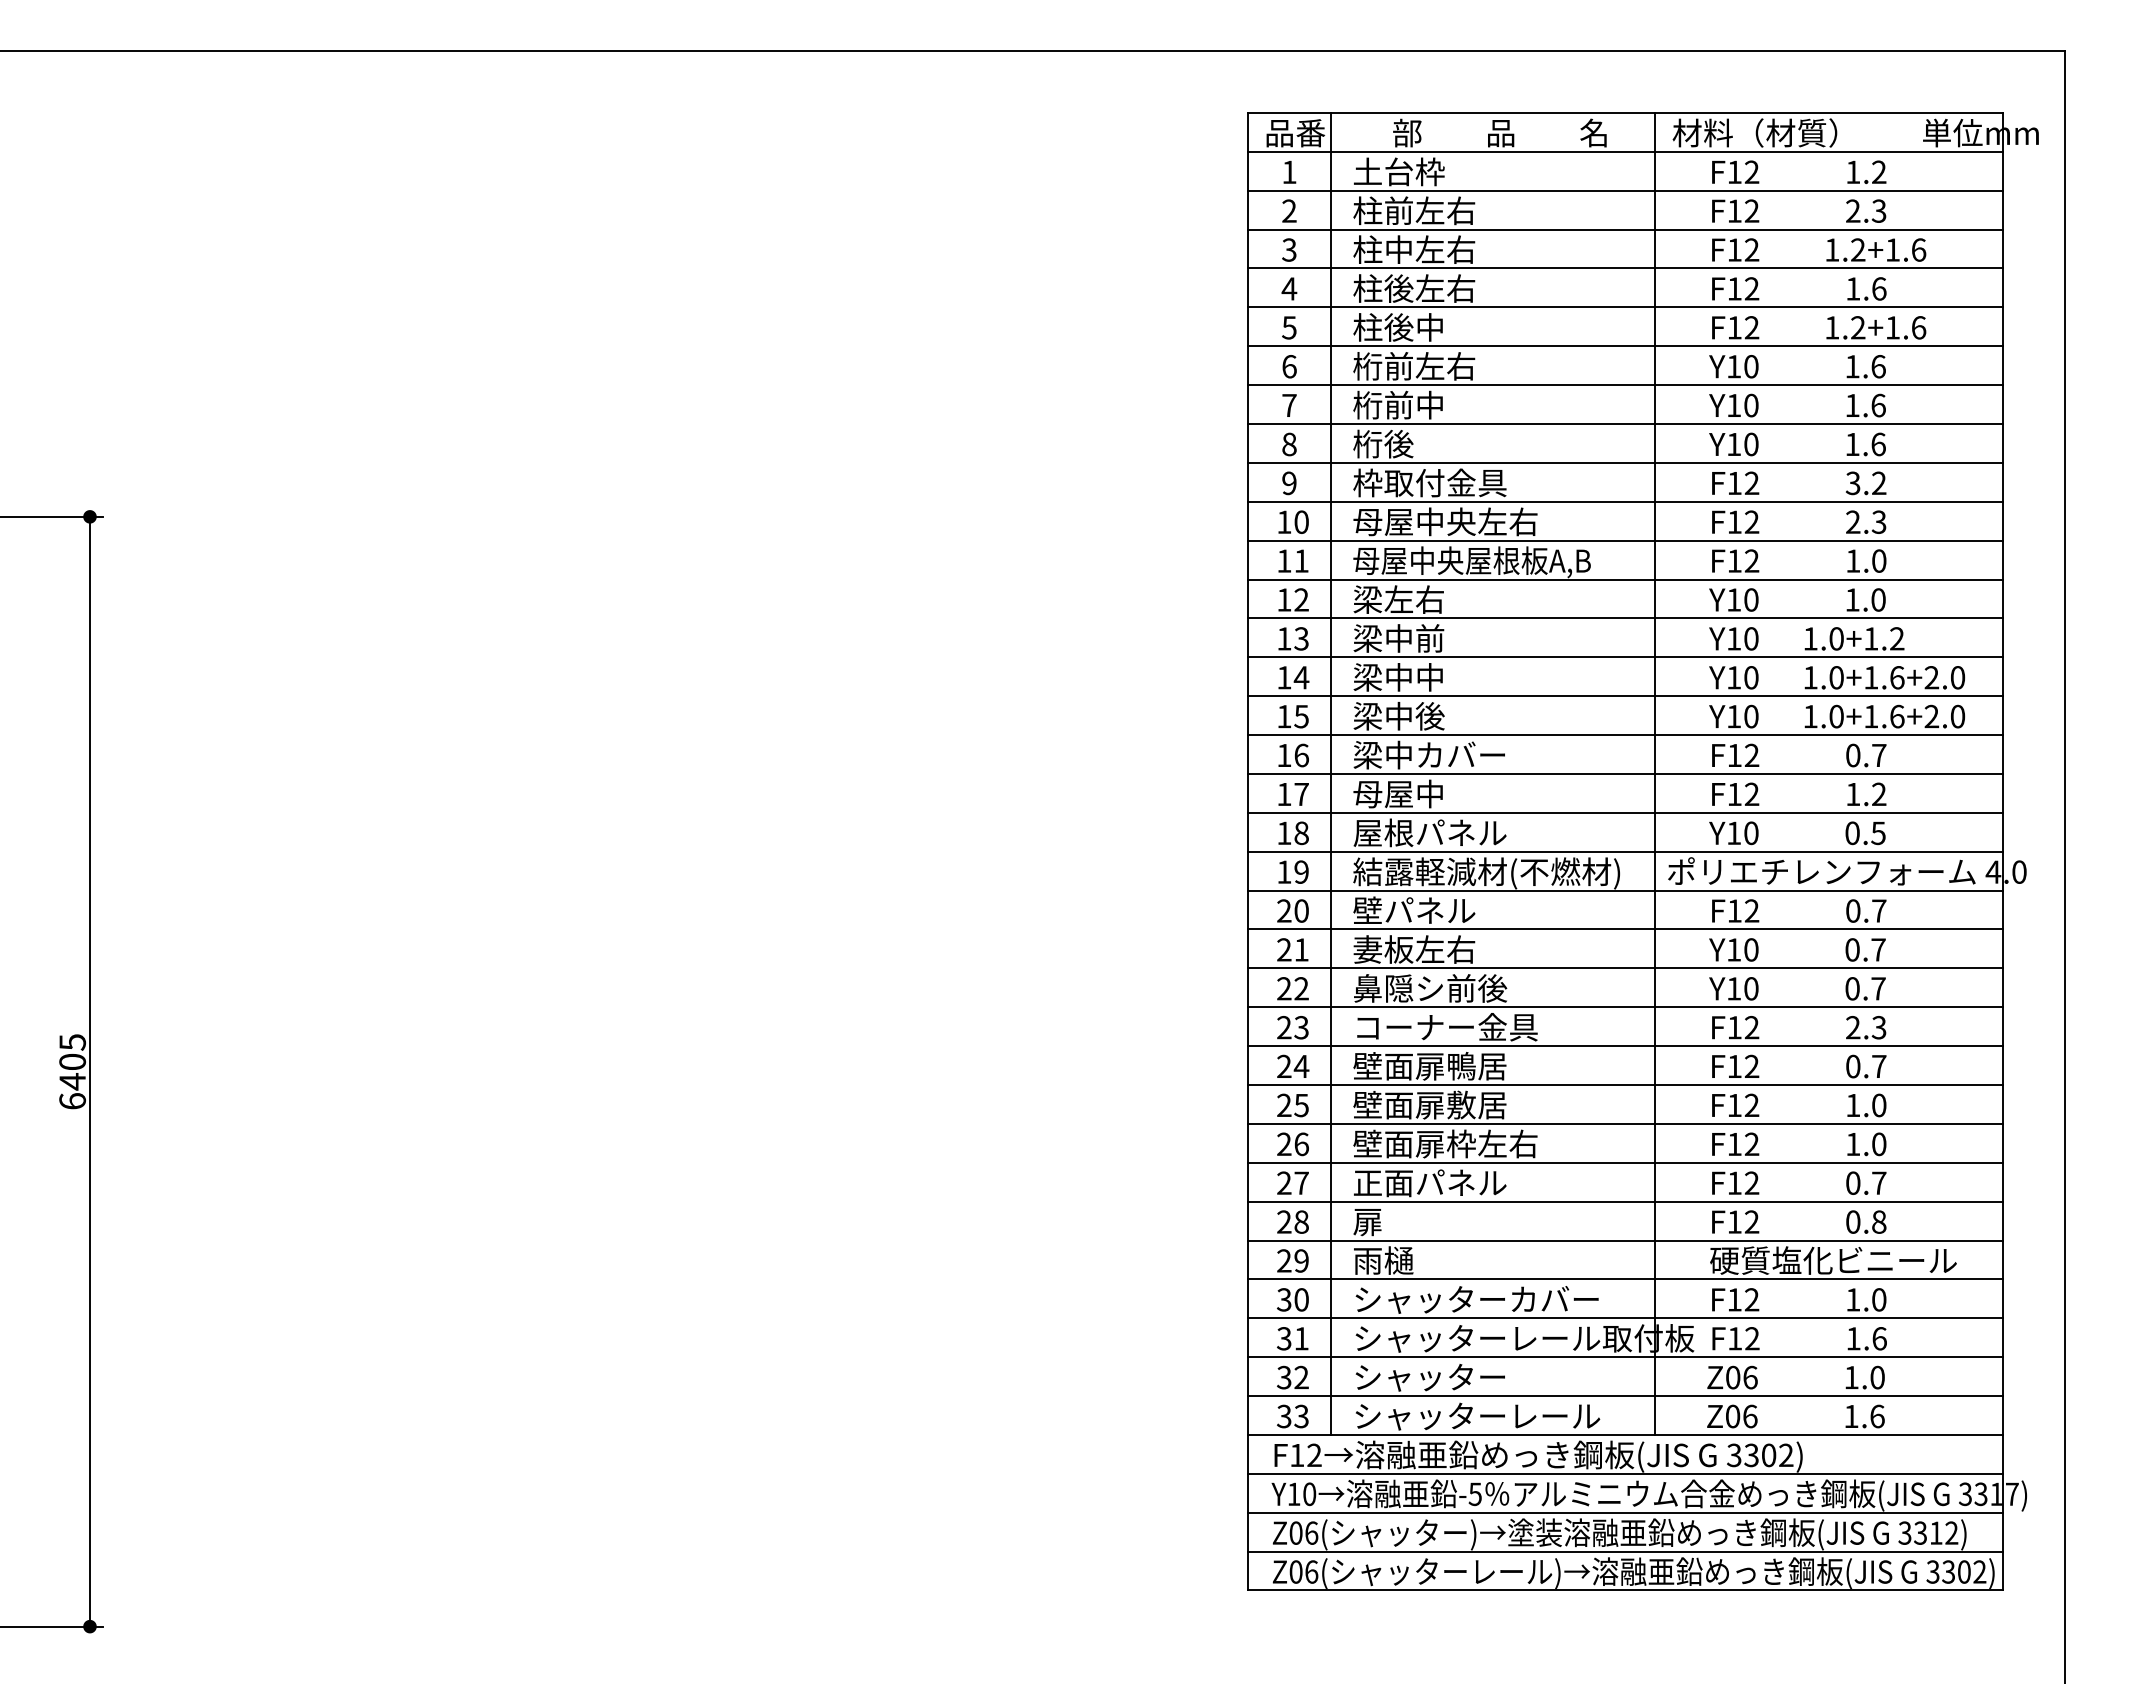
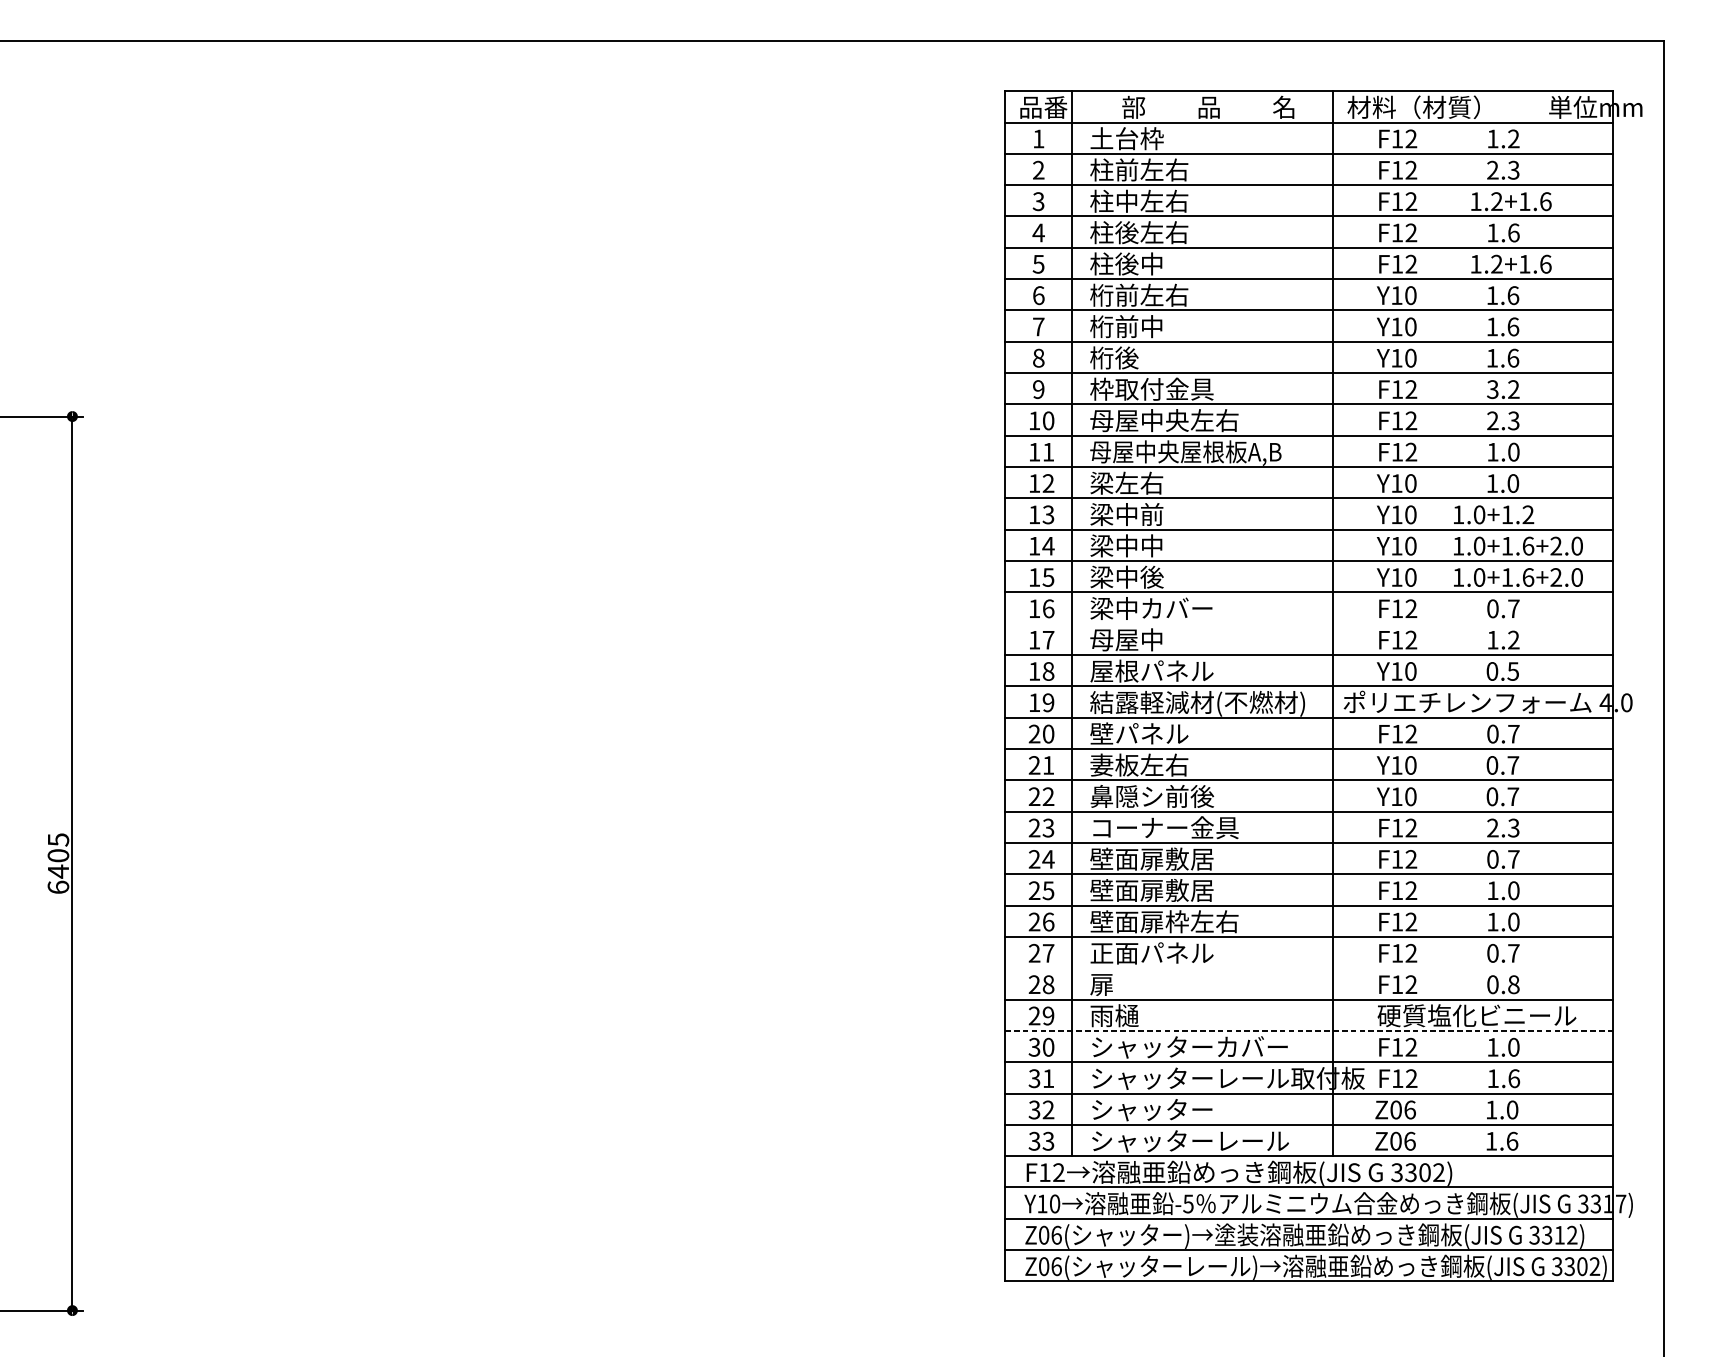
line: (1624, 773) -> (1308, 623), removed
text: (1461, 1065) -> (1177, 858), 壁面扉鴨居 -> 壁面扉敷居
line: (1624, 1201) -> (1308, 968), removed
line: (1624, 1279) -> (1308, 1030), solid -> dashed

